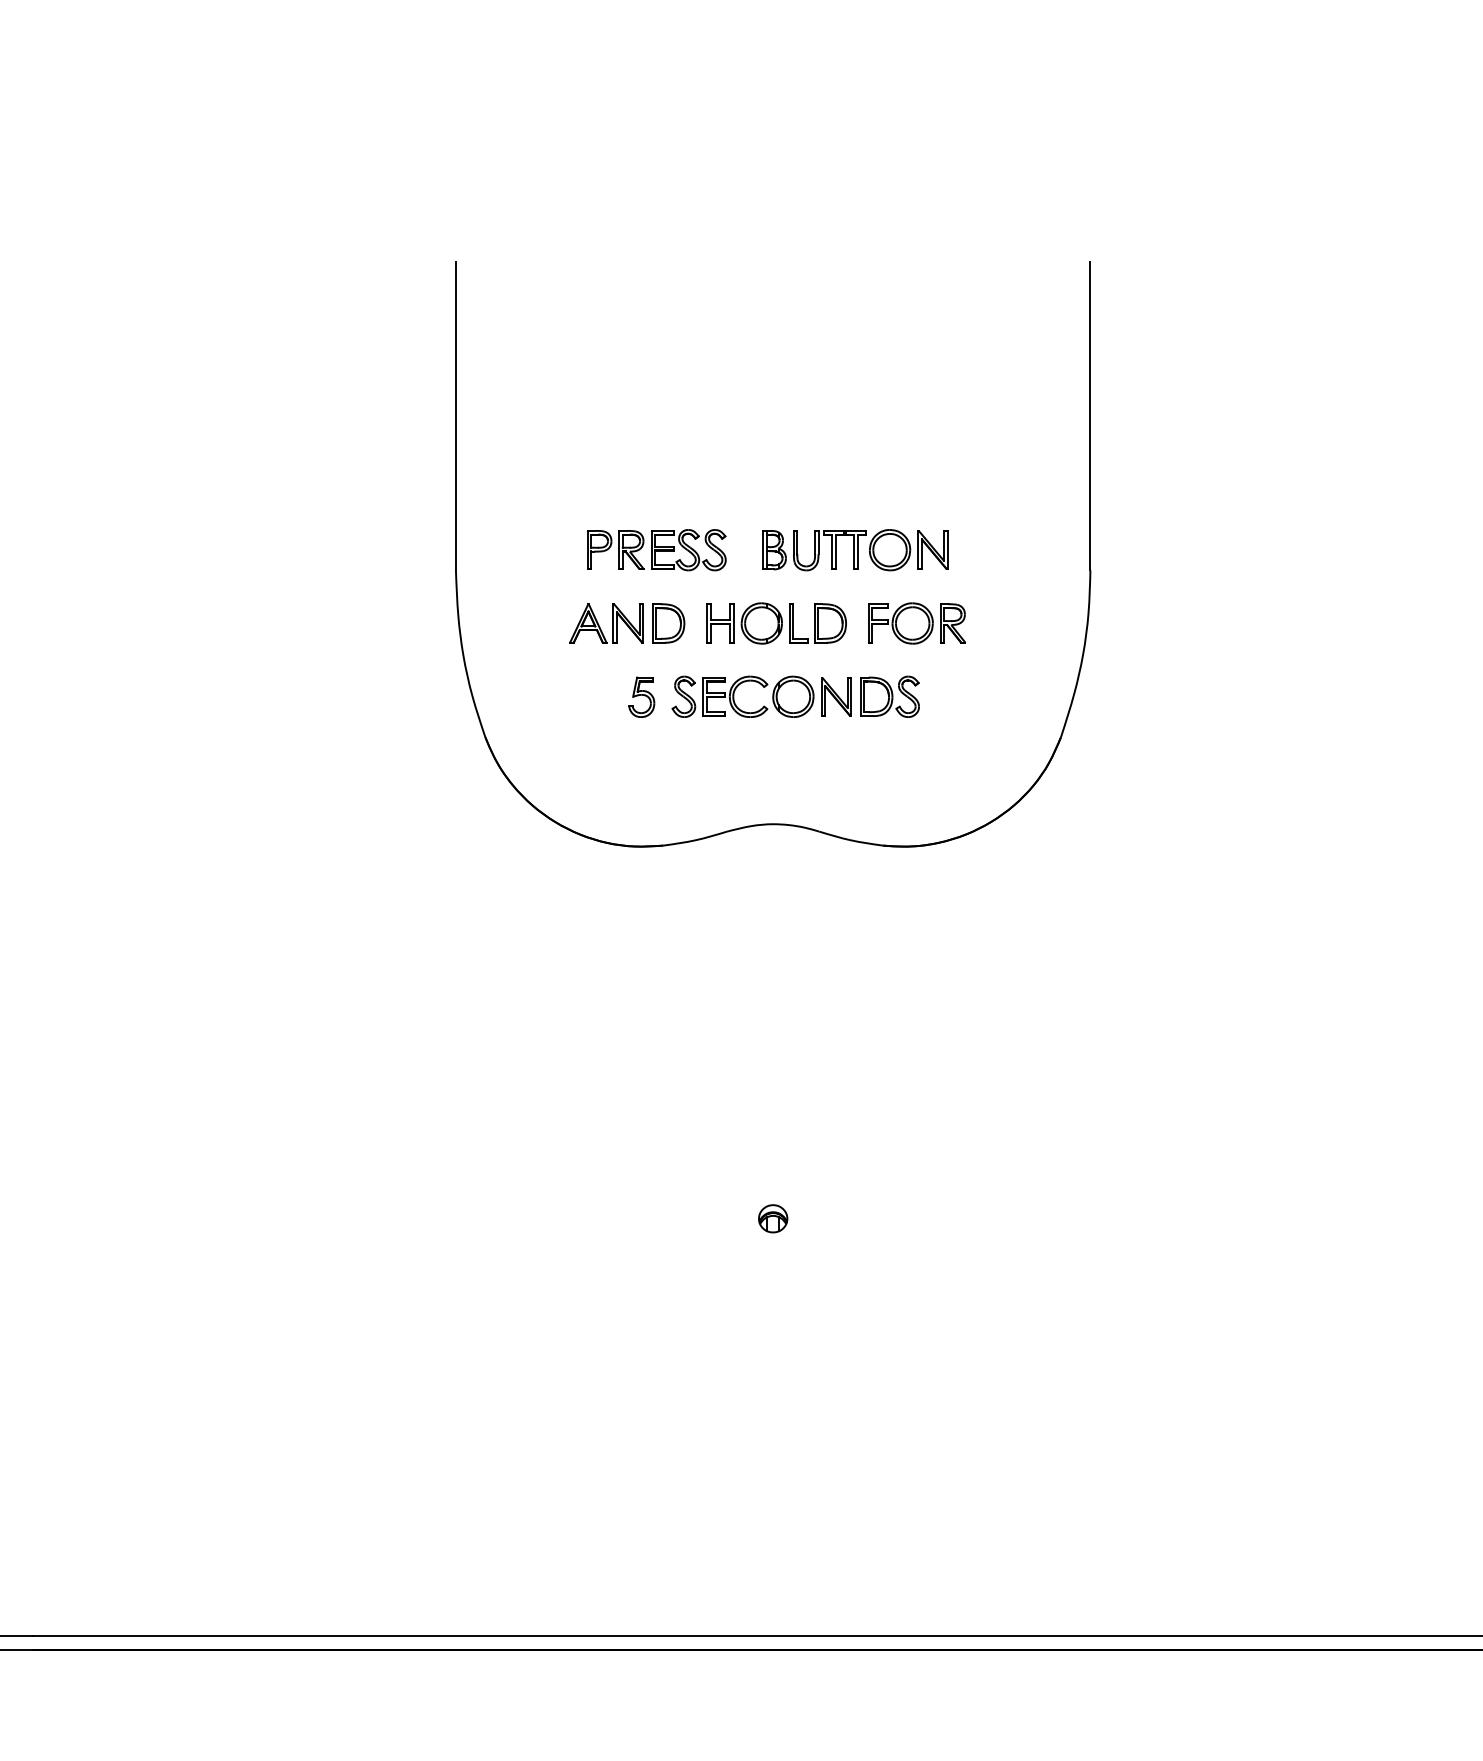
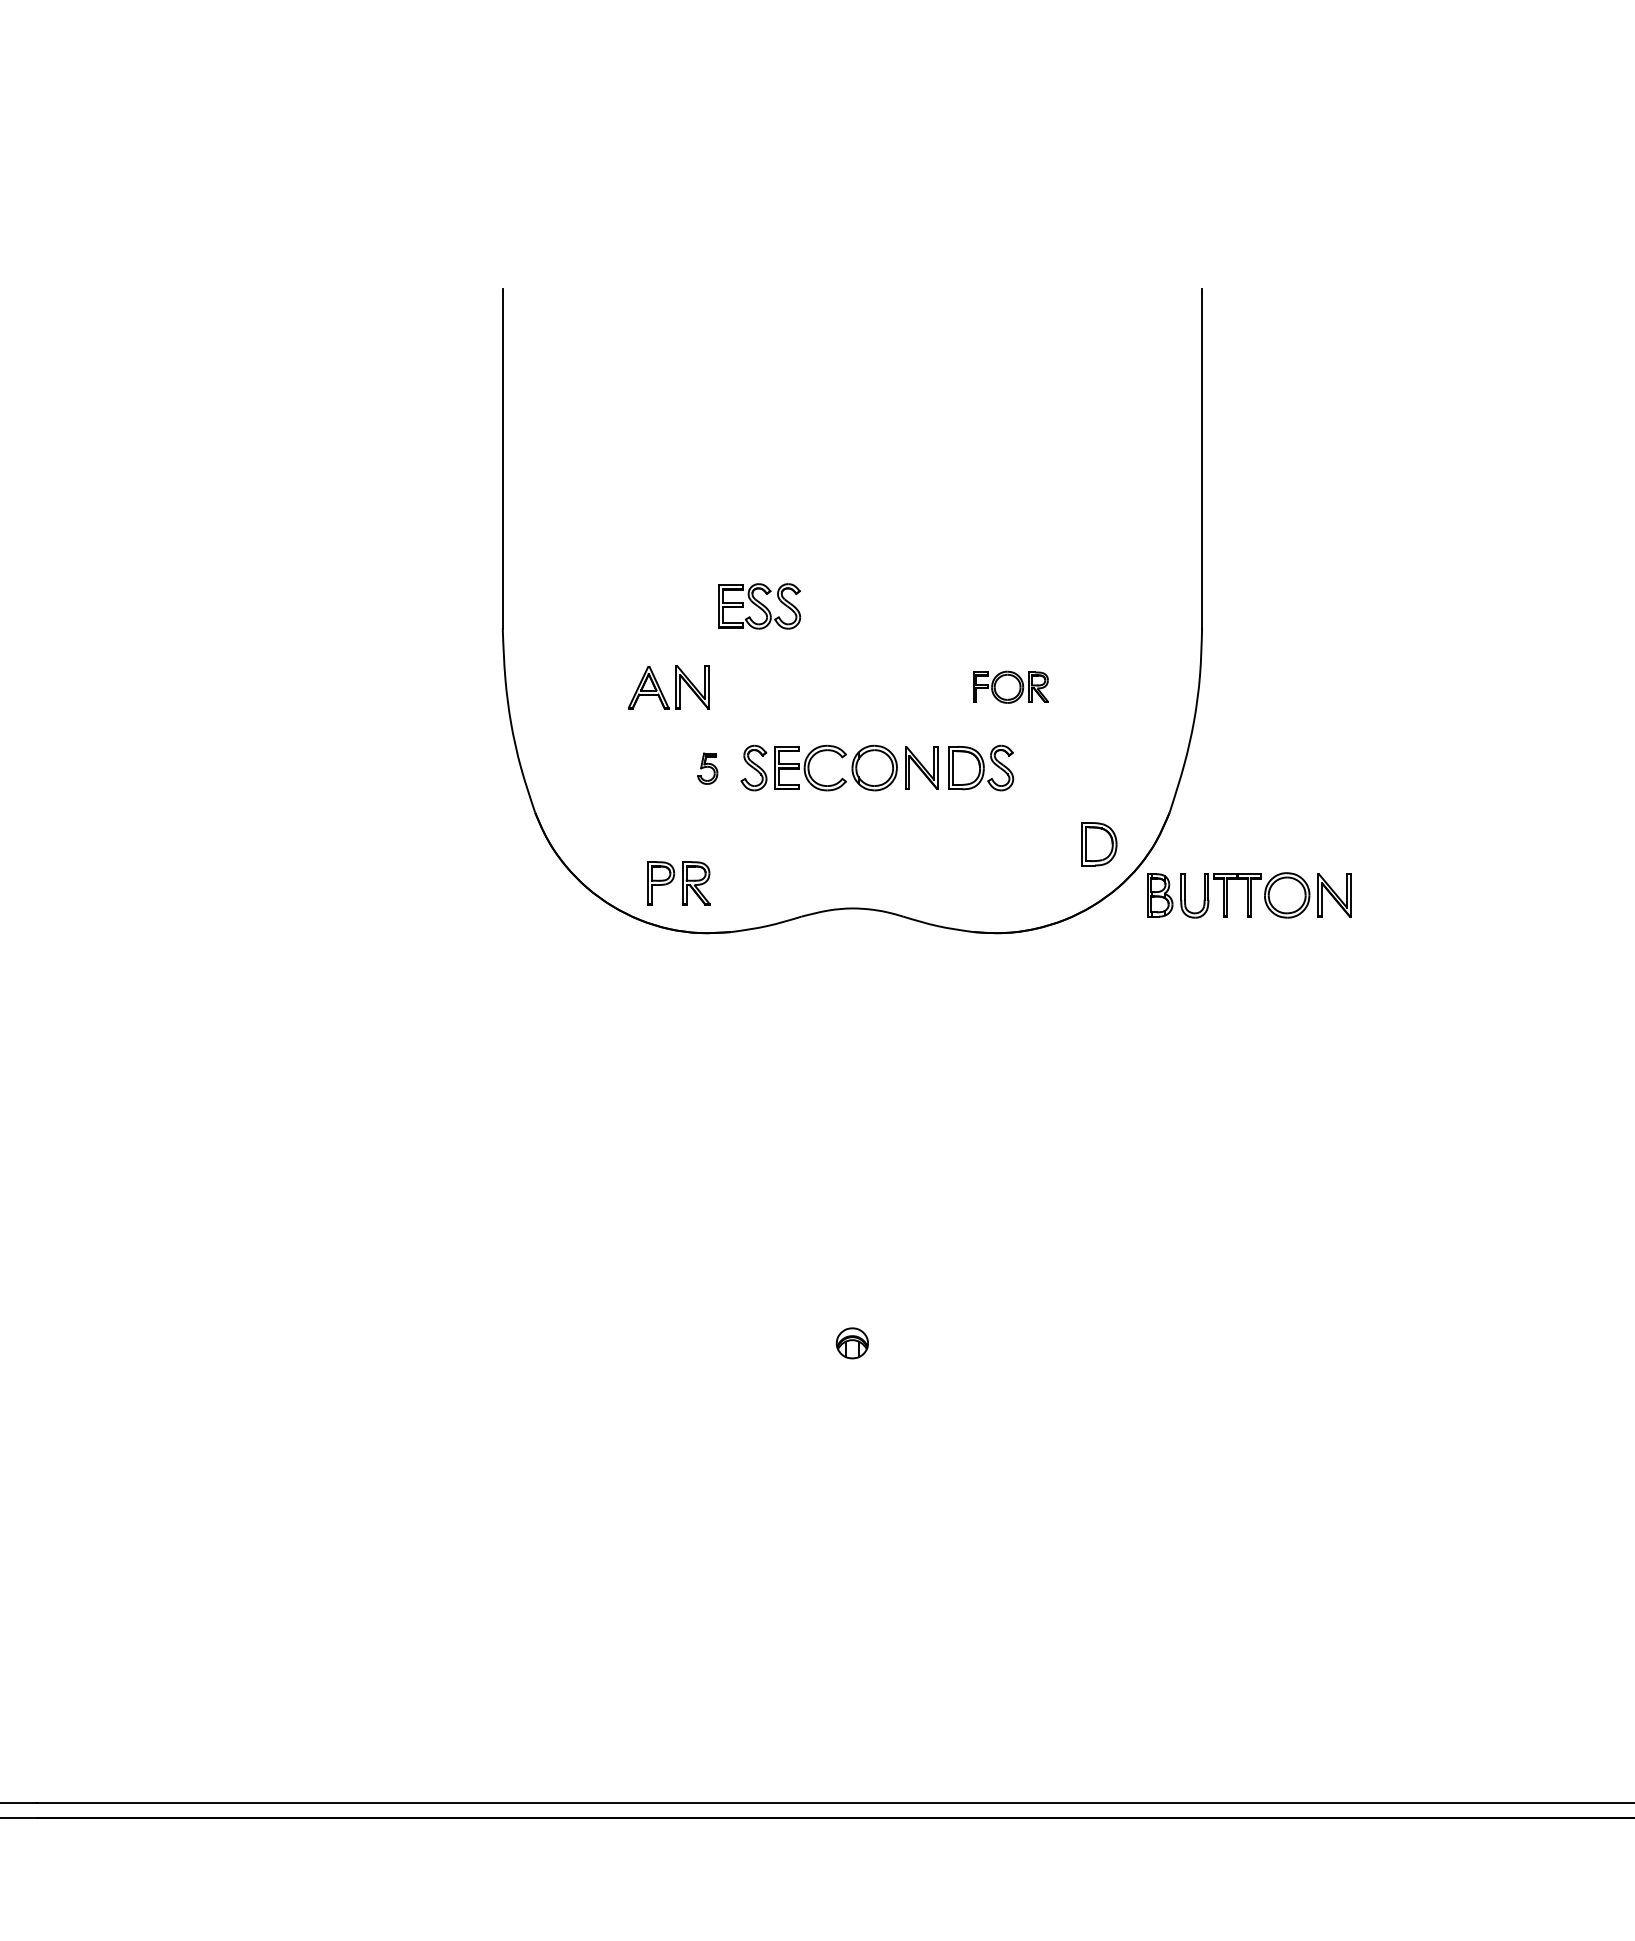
part: (615, 550) -> (678, 883), moved
part: (855, 550) -> (1249, 895), moved
part: (668, 623) -> (1099, 844), moved
part: (776, 623) -> (856, 687), removed
part: (916, 623) -> (1010, 687), size x0.7
part: (641, 697) -> (707, 768), size x0.7

